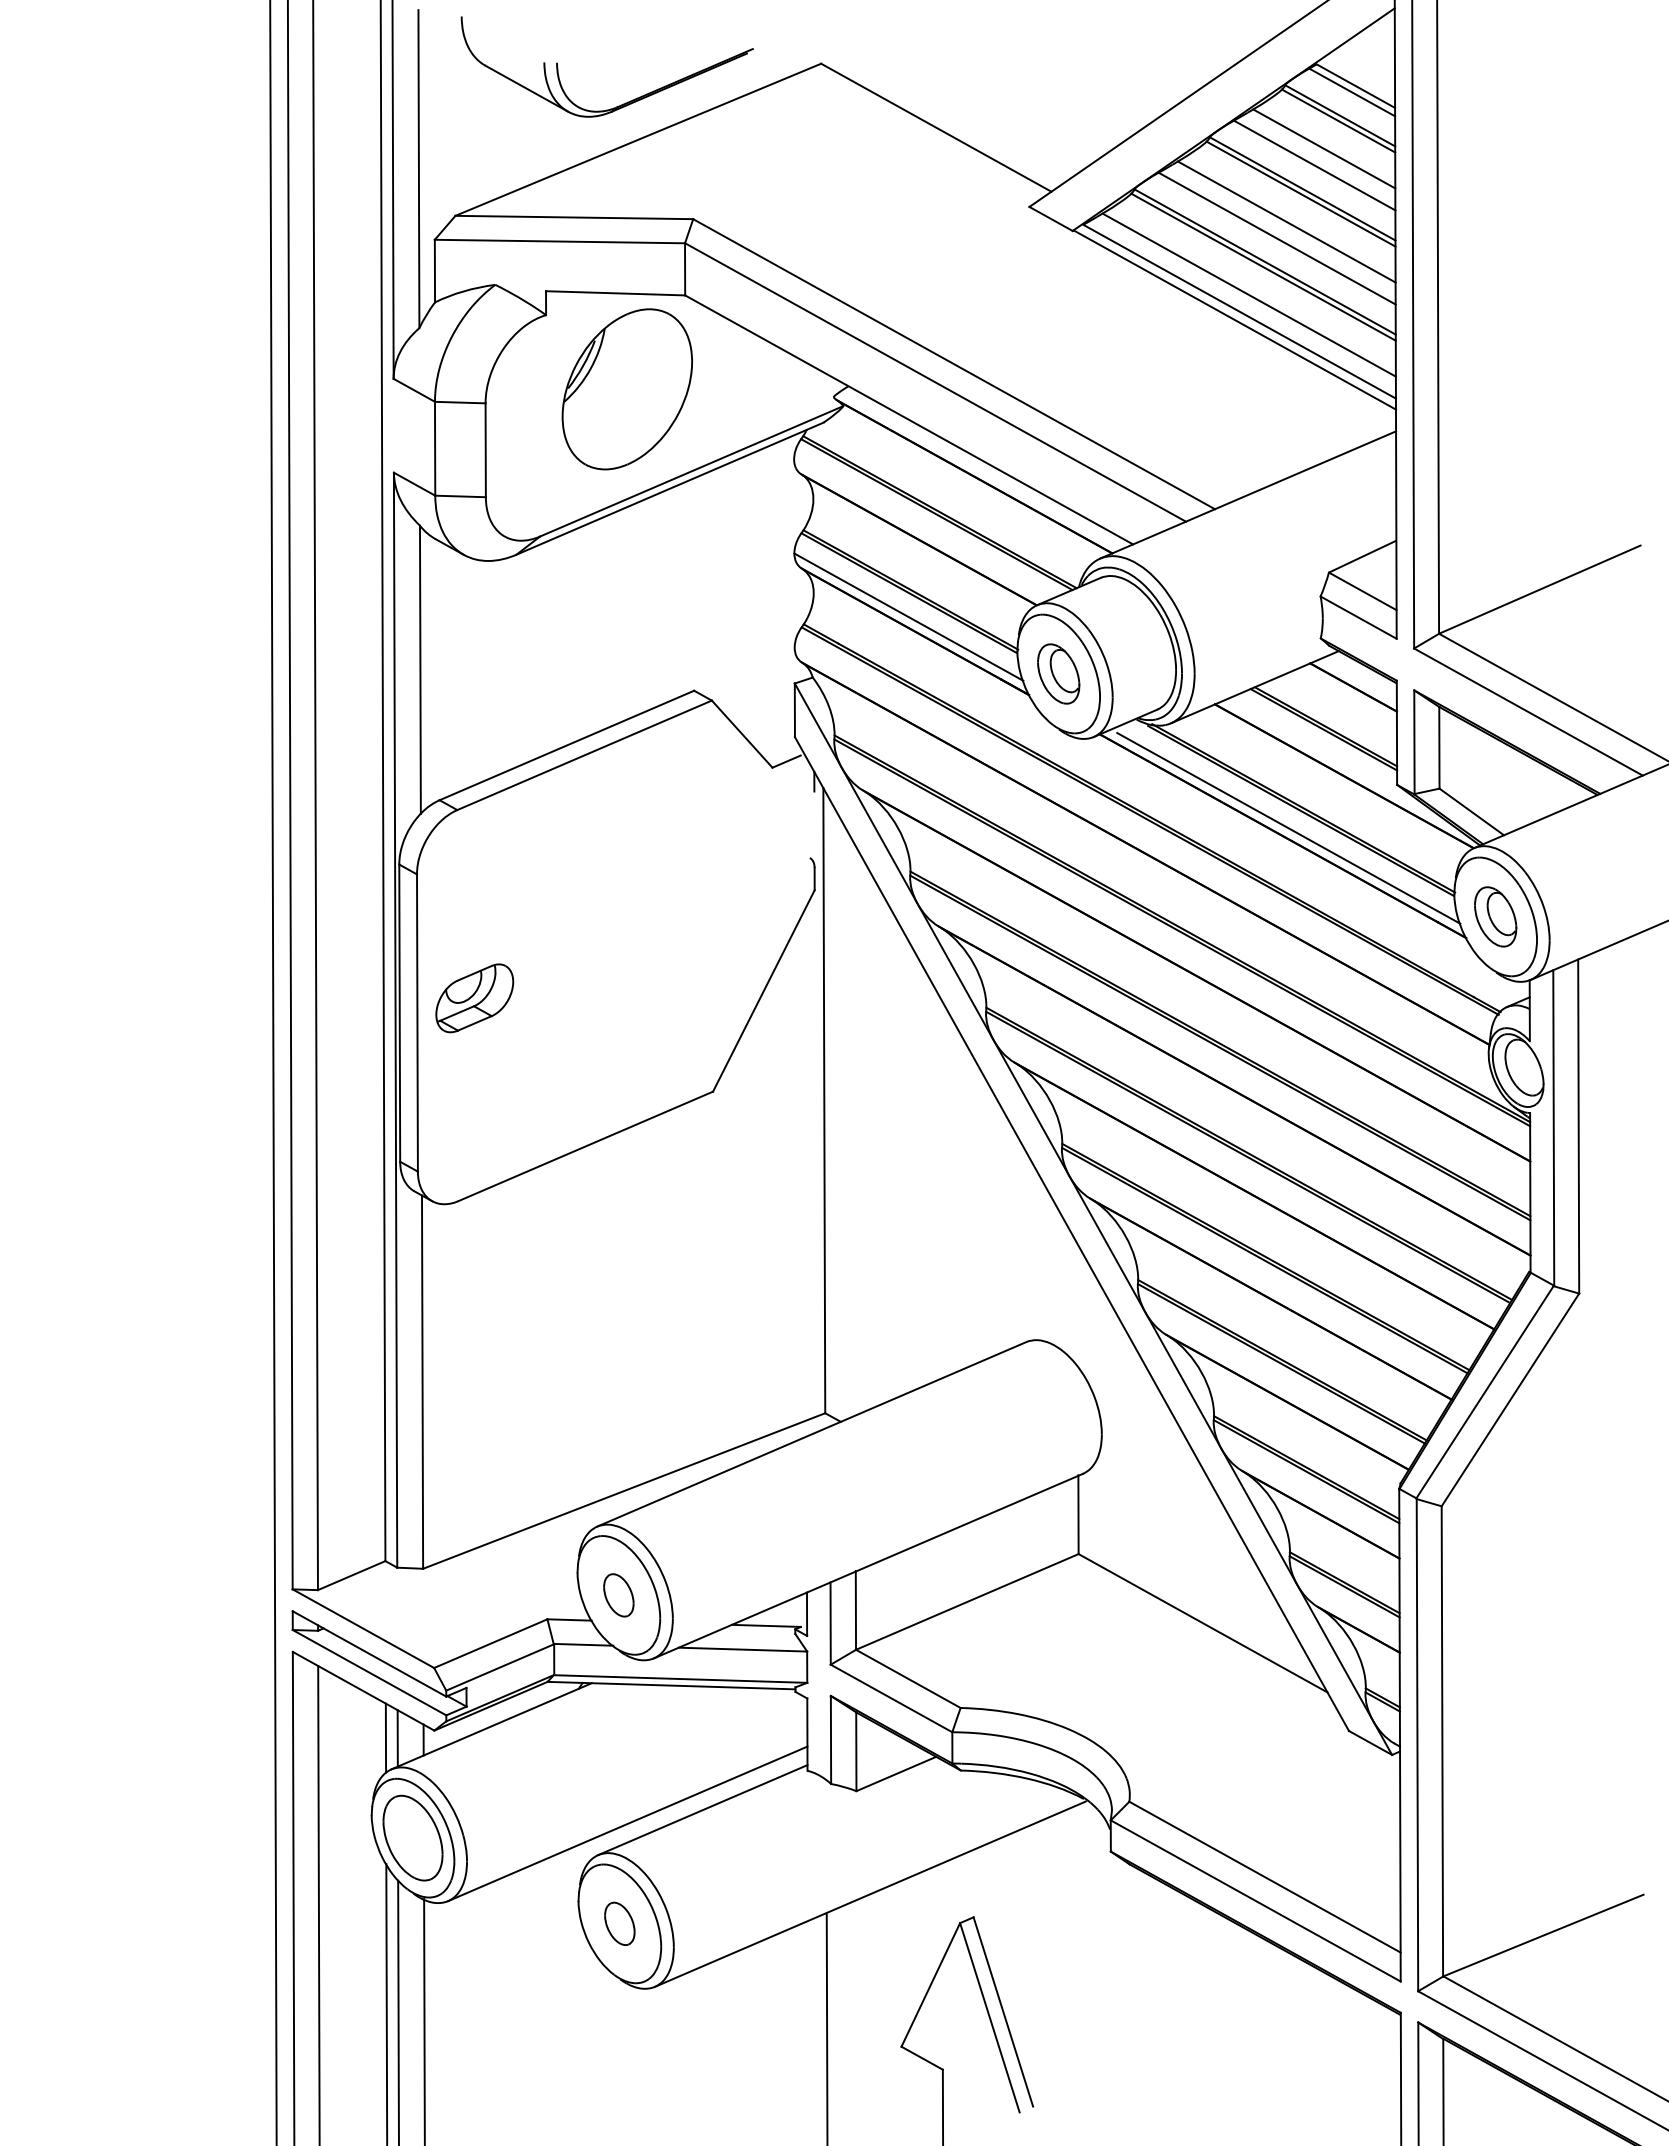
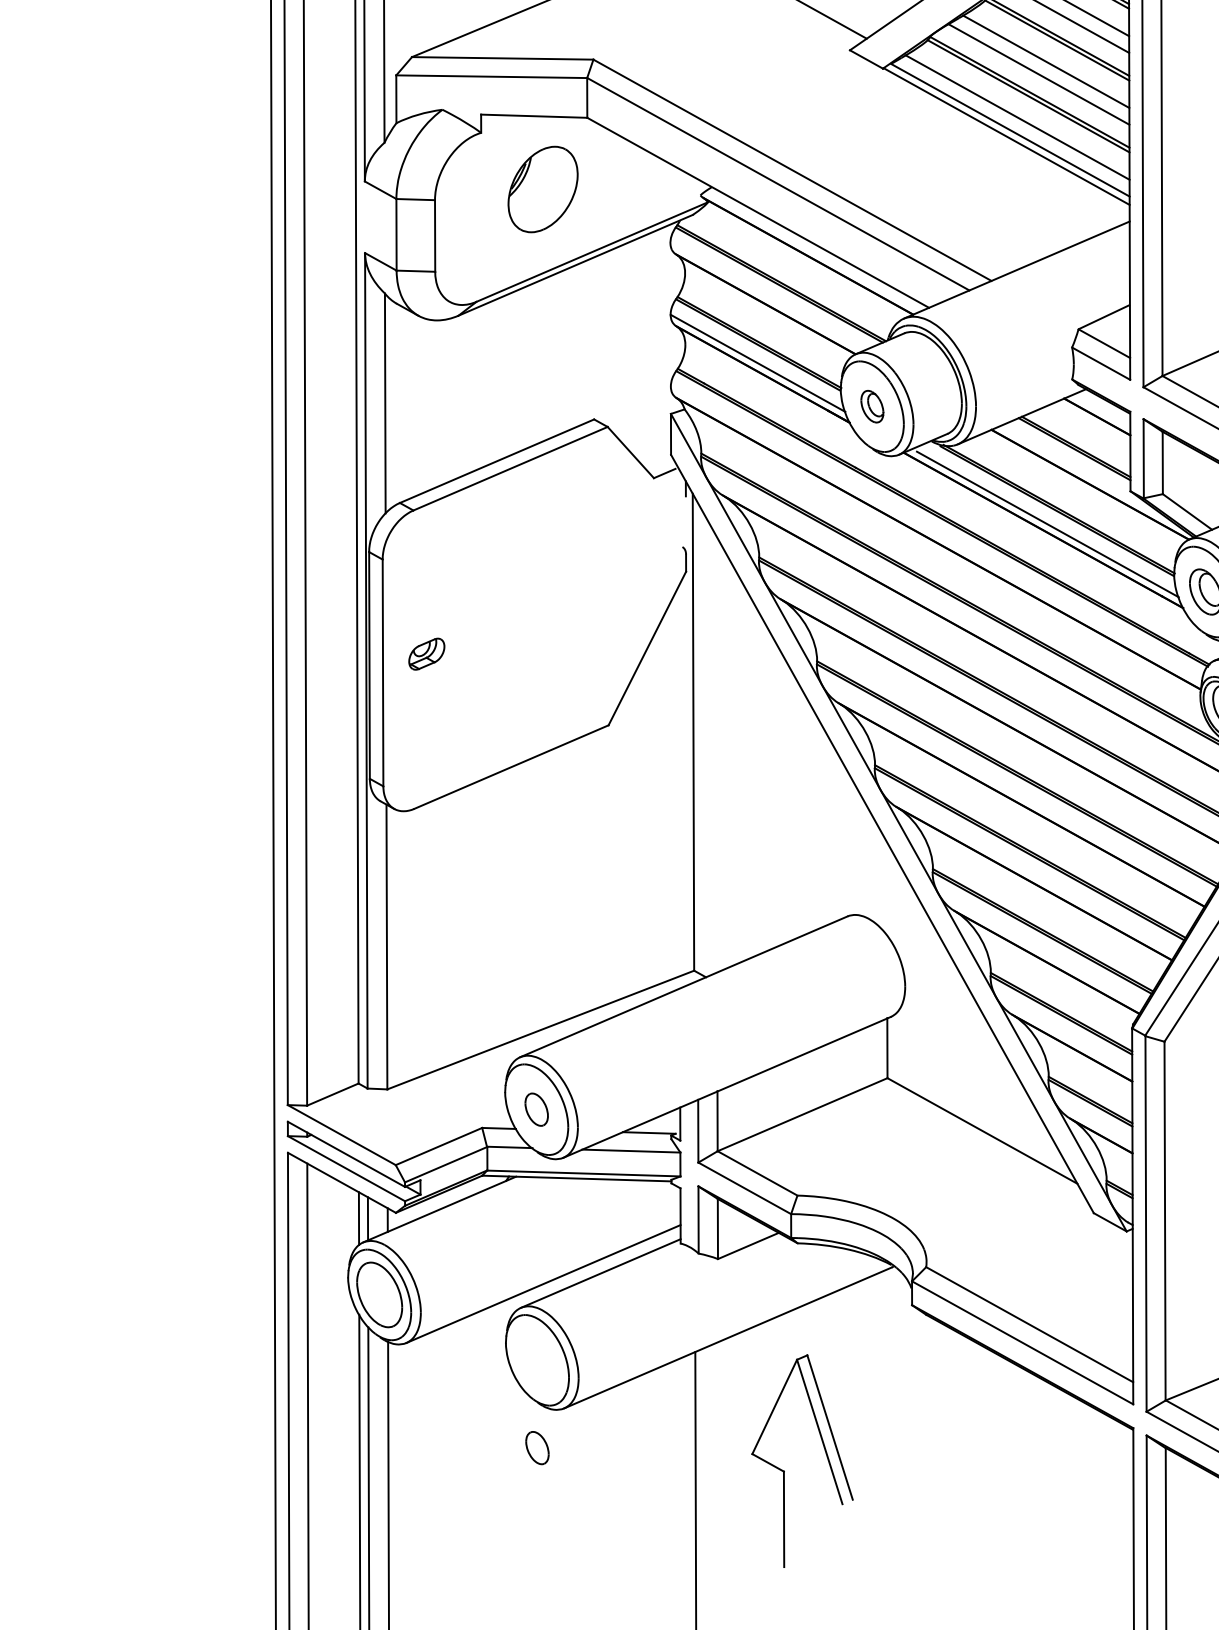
part: (626, 389) -> (542, 189), size x0.7
part: (1058, 673) -> (872, 406), size x0.7
part: (474, 998) -> (426, 654), size x0.6
part: (619, 1923) -> (537, 1447), moved

